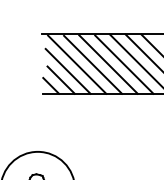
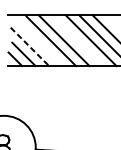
line: (77, 64) -> (37, 40), removed
line: (124, 64) -> (78, 40), removed
line: (68, 71) -> (30, 46), solid -> dashed

